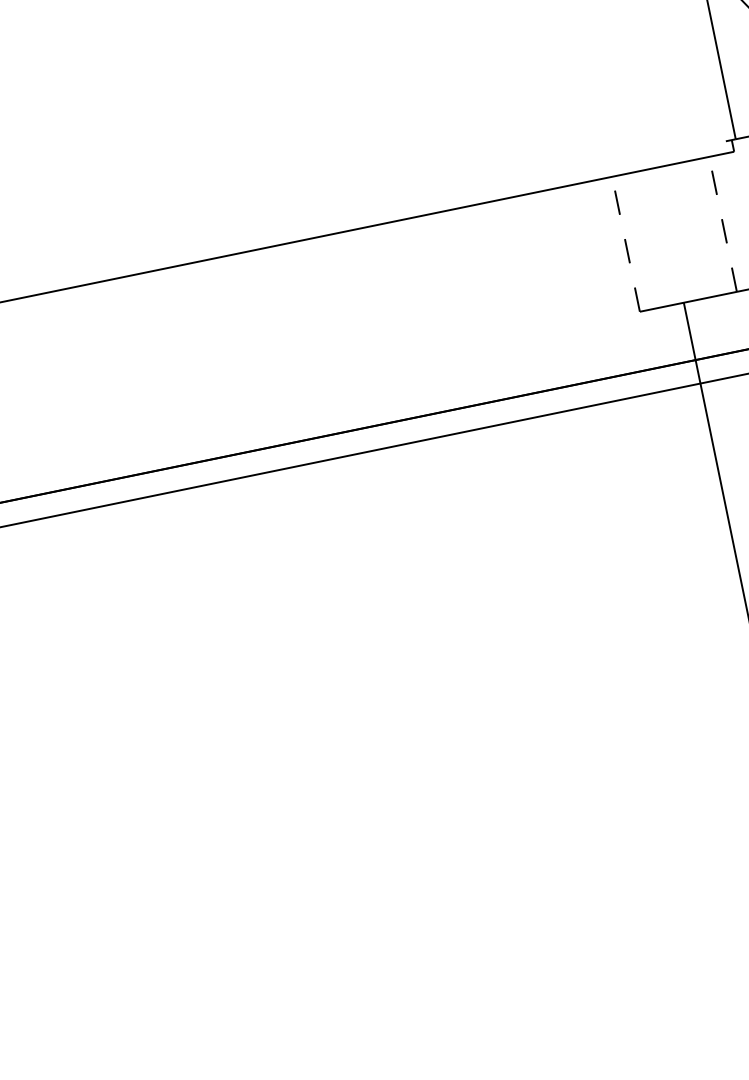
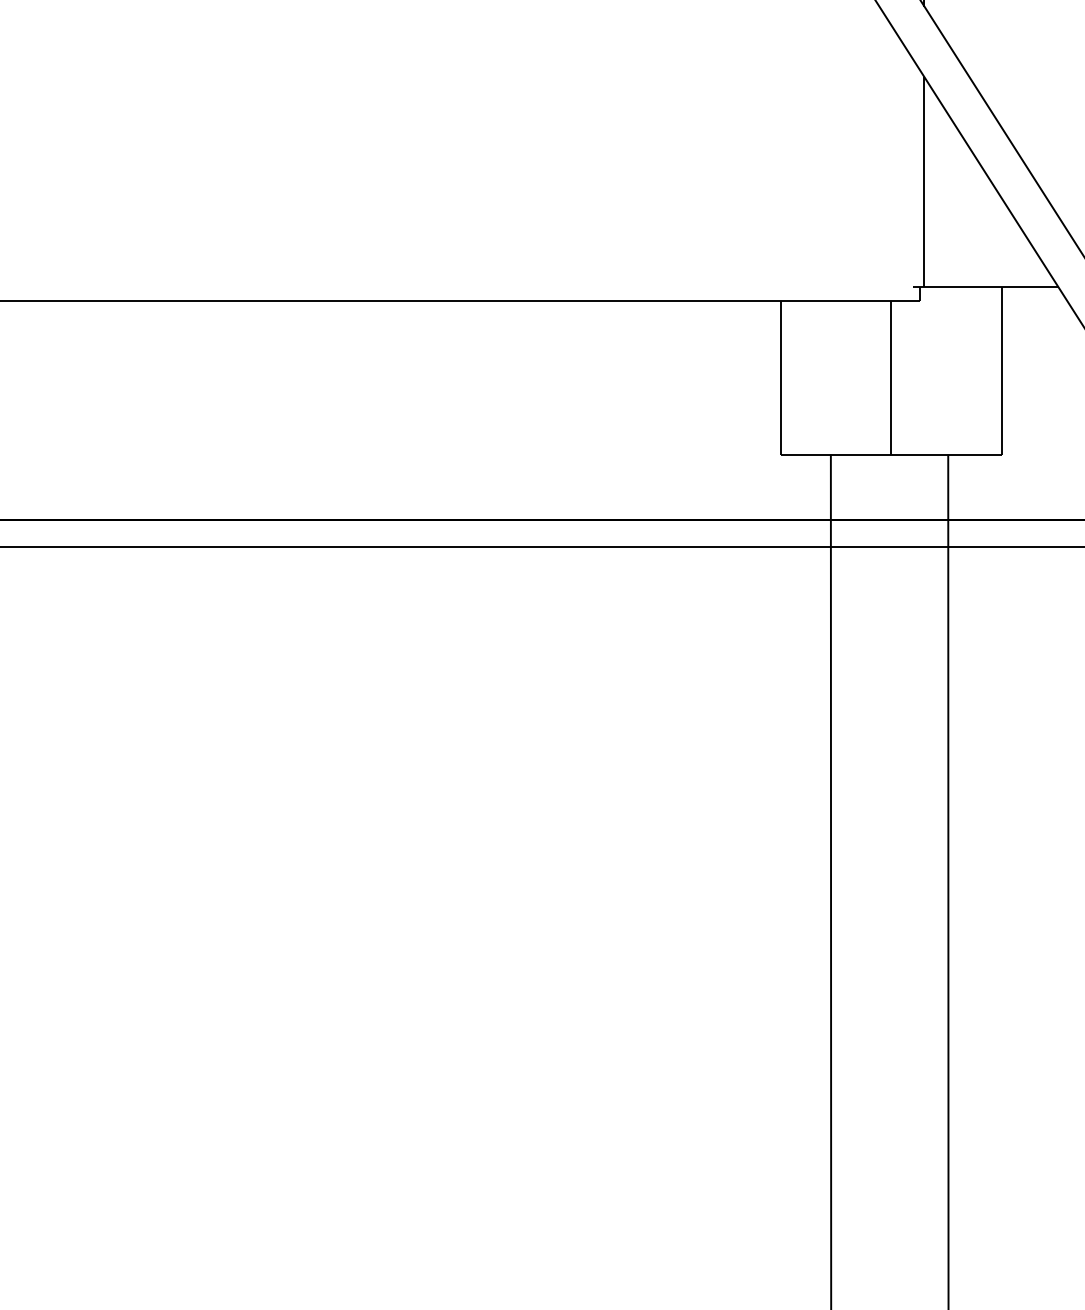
line: (723, 224) -> (891, 377), dashed -> solid
line: (625, 244) -> (780, 377), dashed -> solid

